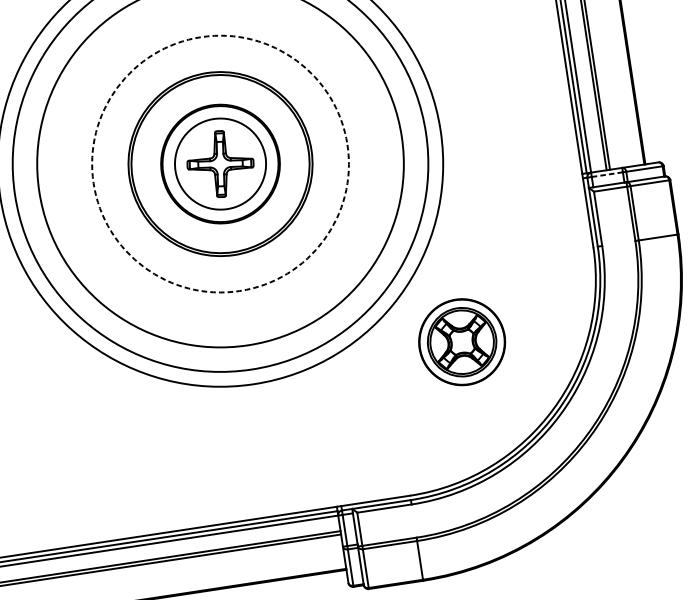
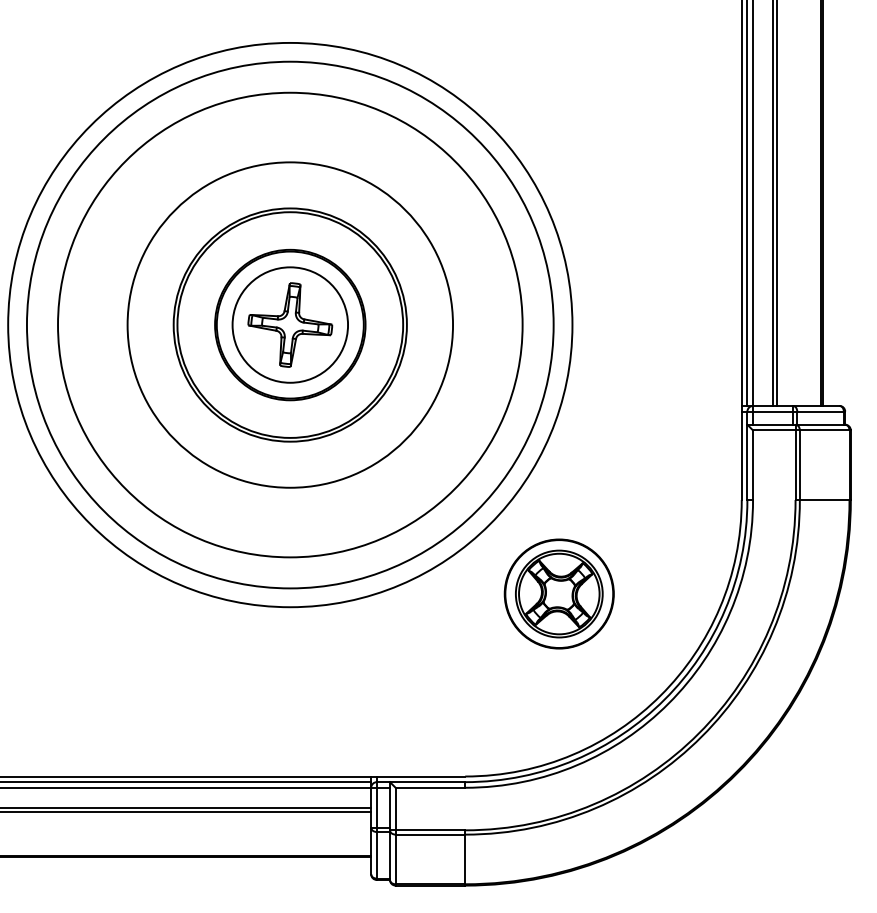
circle: (220, 163) -> (290, 324), dashed -> solid
line: (606, 174) -> (772, 411), dashed -> solid

